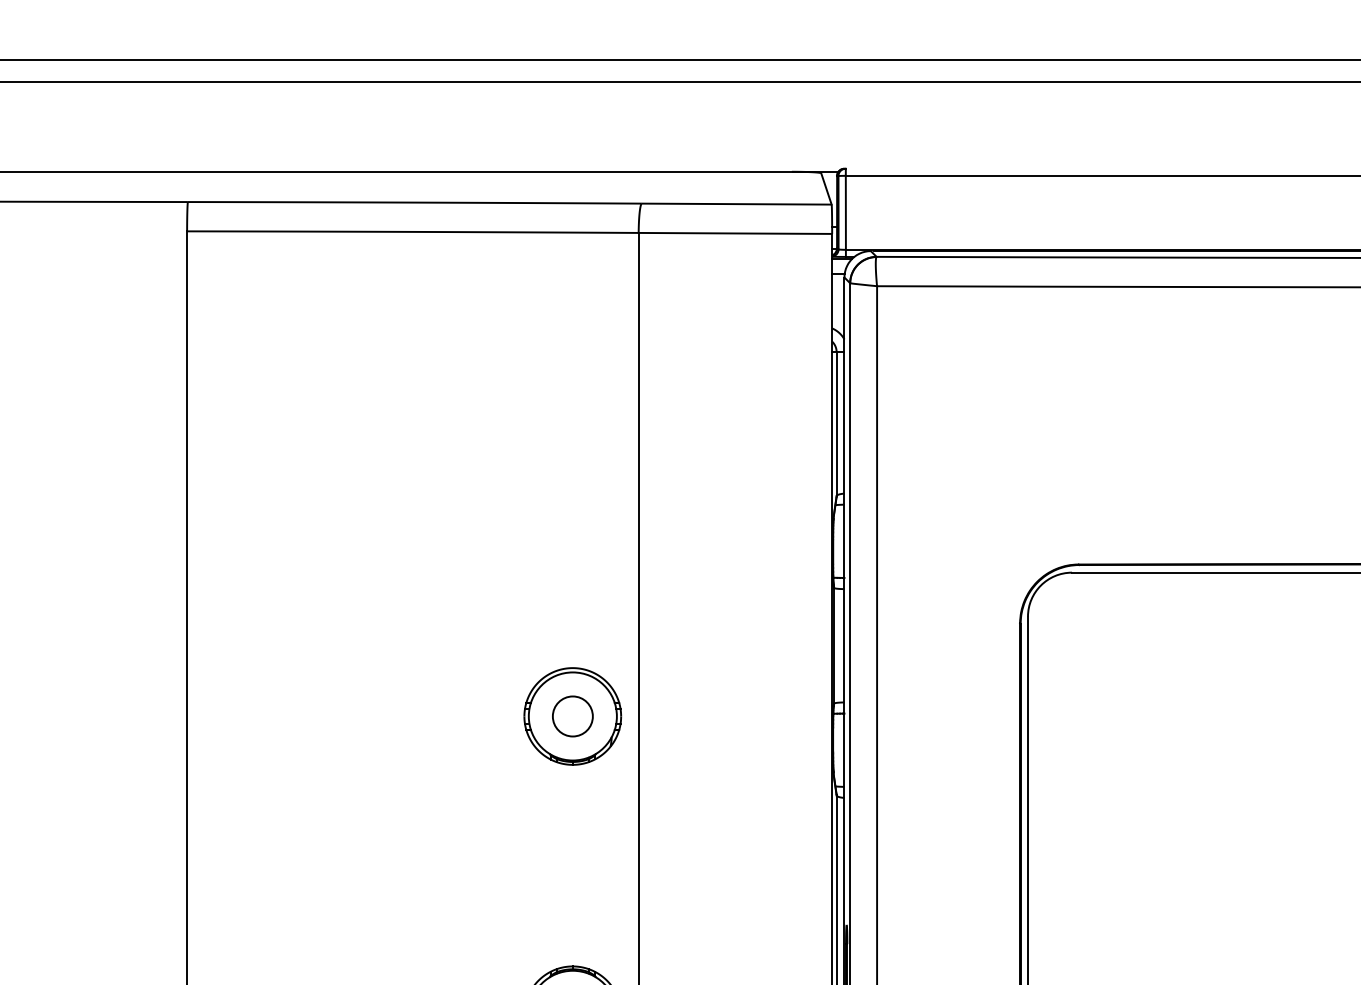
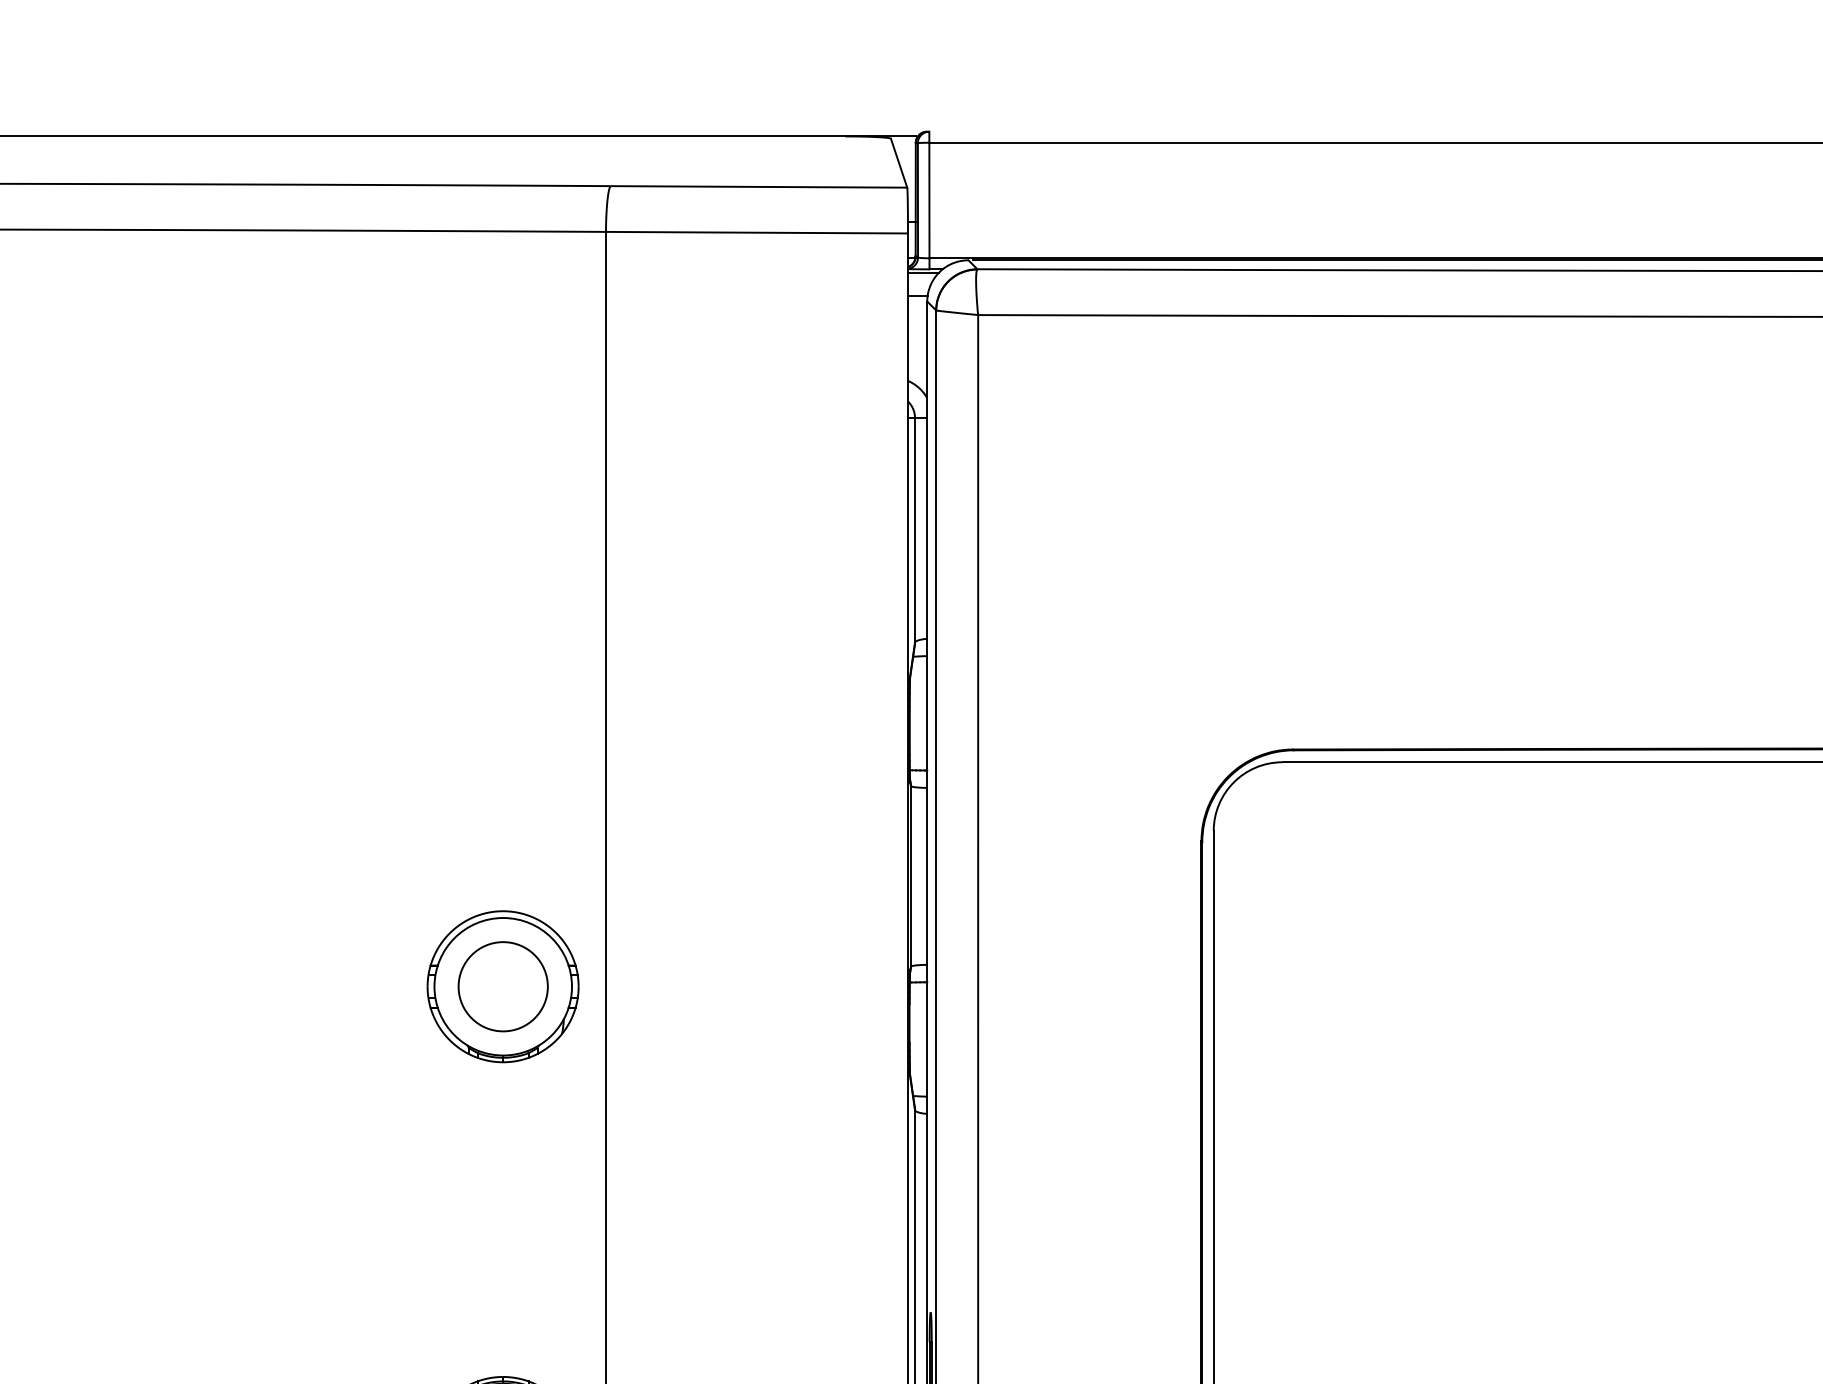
circle: (572, 716) -> (502, 986), size x1.43

